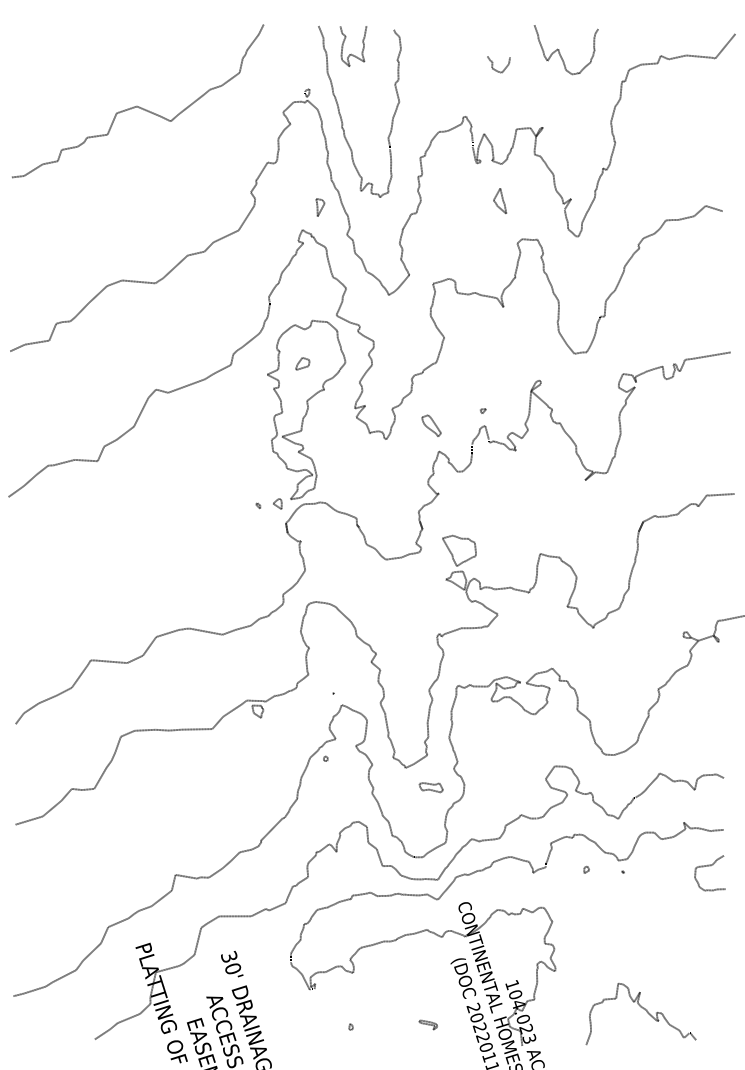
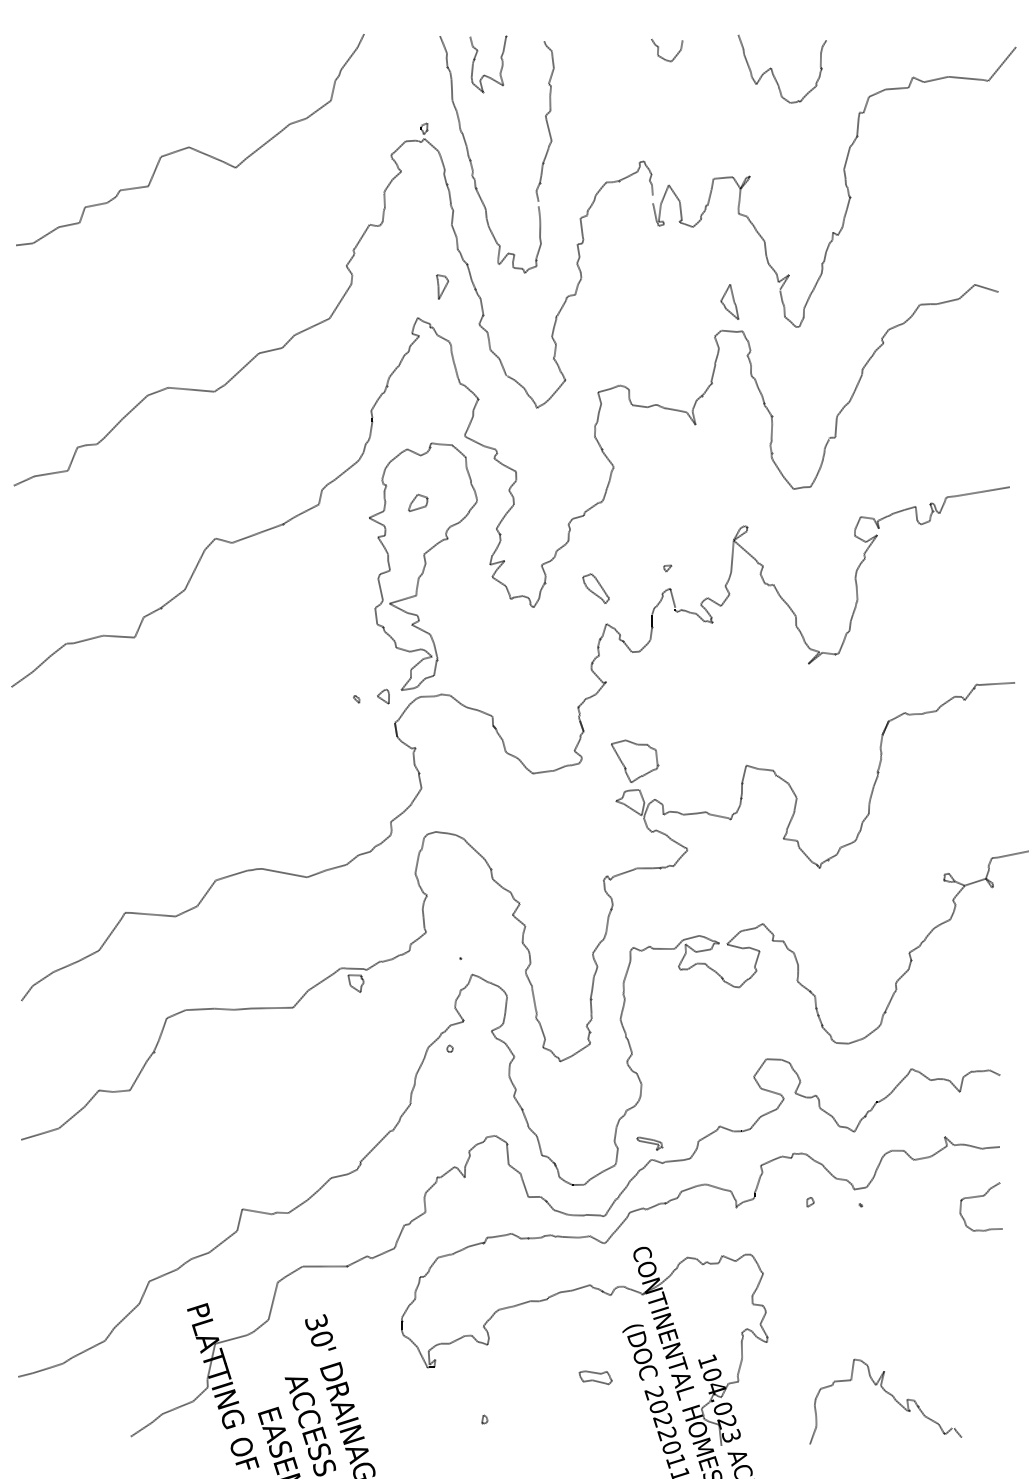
curve: (496, 69) -> (663, 57), moved
part: (499, 200) -> (729, 301), moved
part: (431, 787) -> (595, 1377), moved
part: (428, 1024) -> (649, 1143), moved

